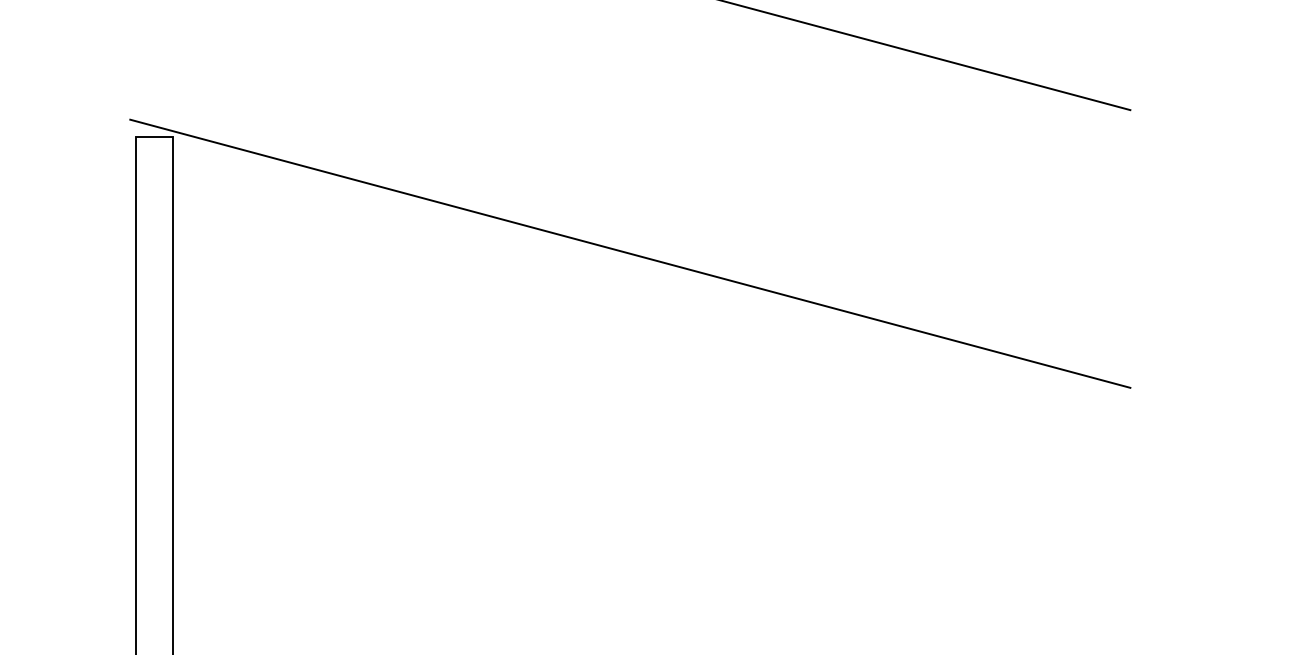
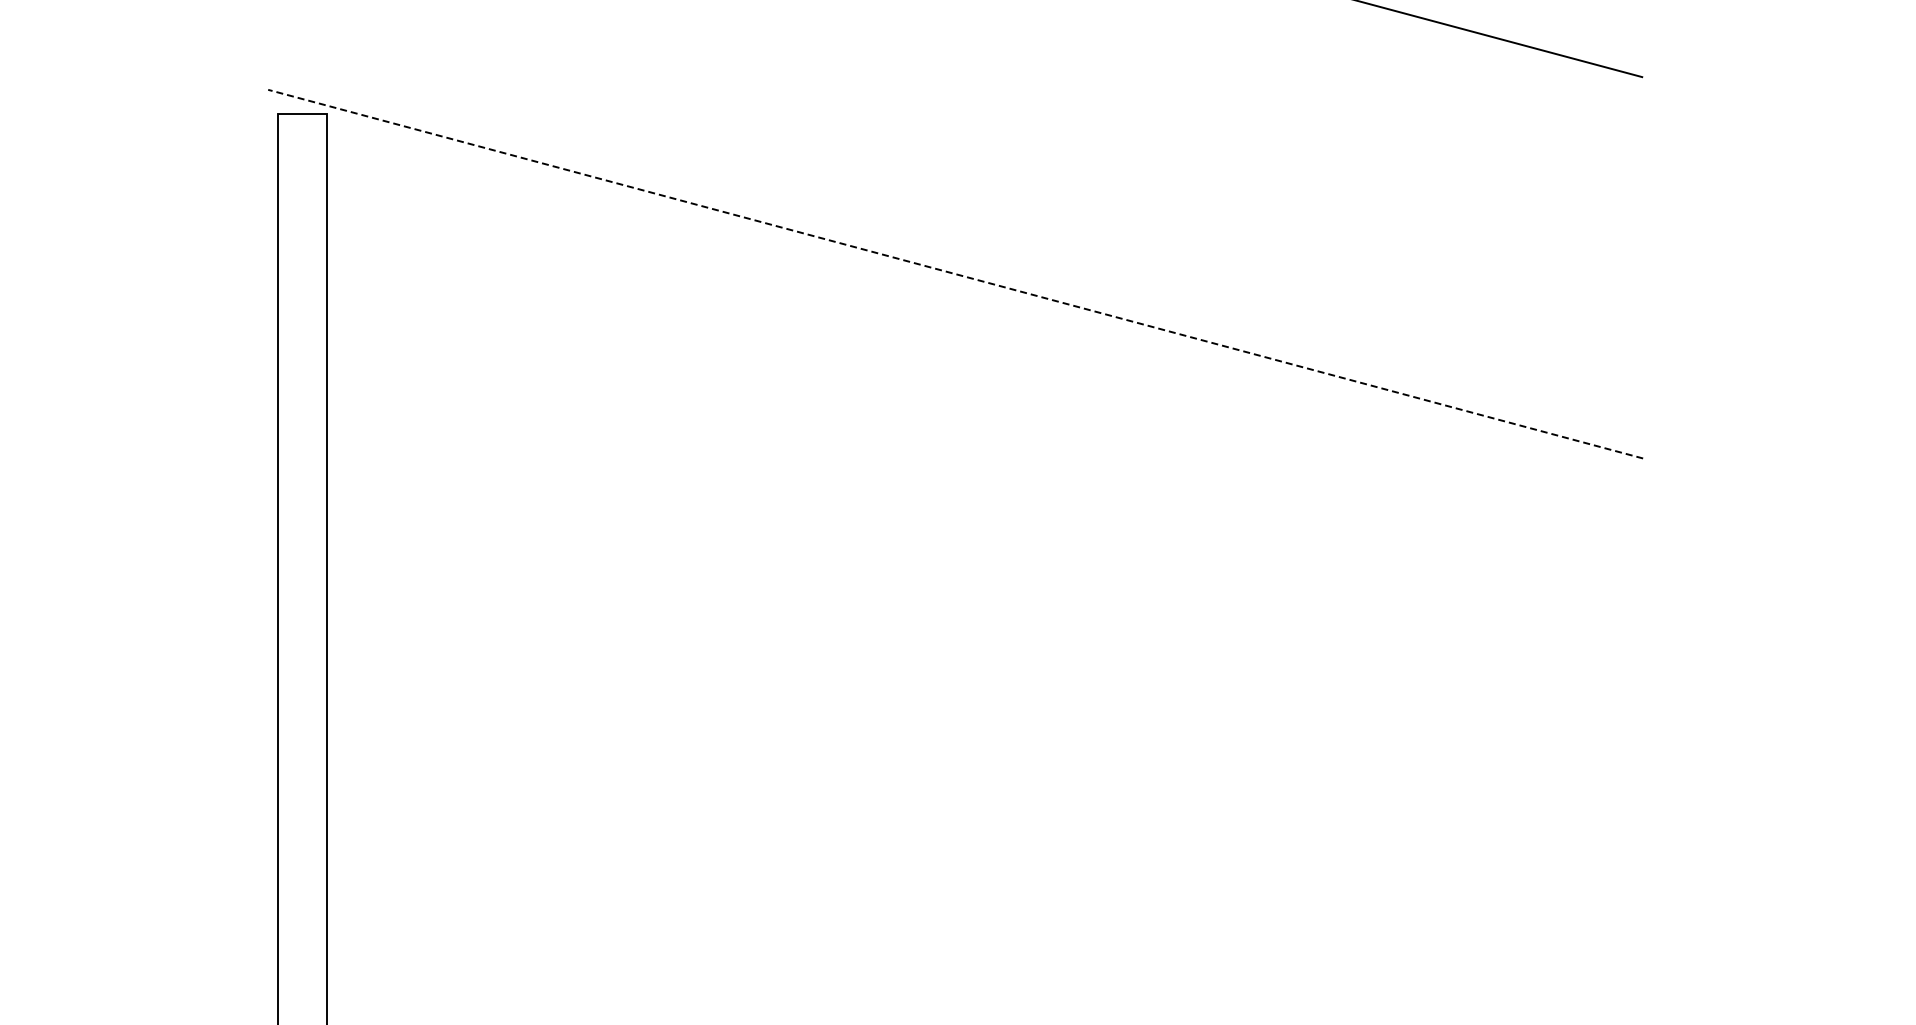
line: (630, 254) -> (955, 274), solid -> dashed

